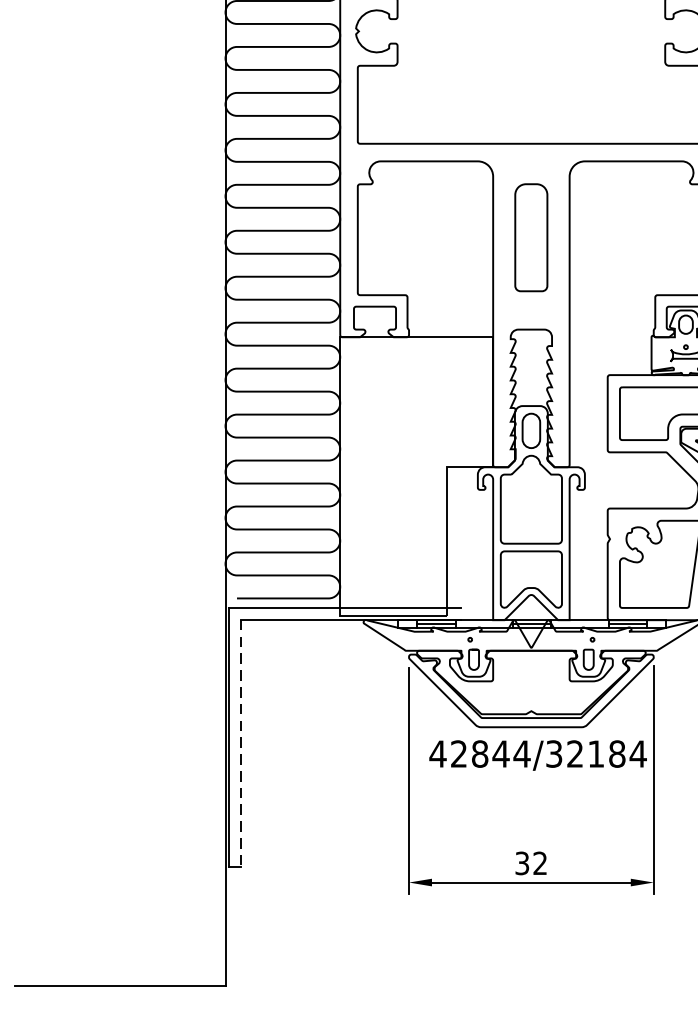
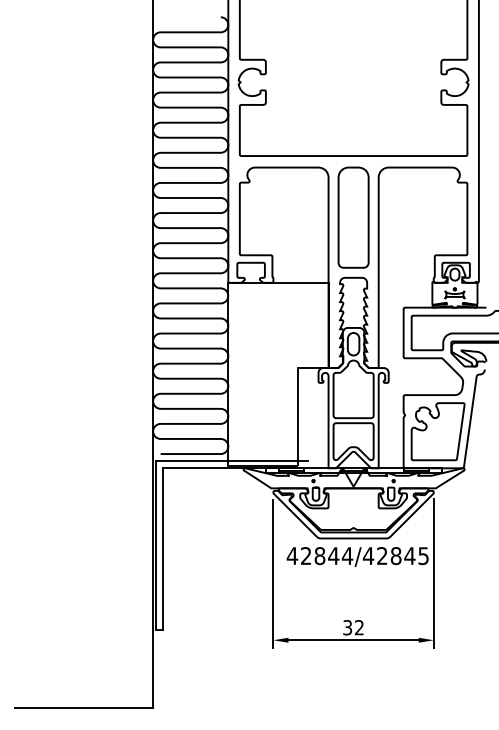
part: (531, 237) -> (353, 217), size x1.43
line: (241, 742) -> (163, 548), dashed -> solid
text: (595, 754) -> (395, 556), 42844/32184 -> 42844/42845

